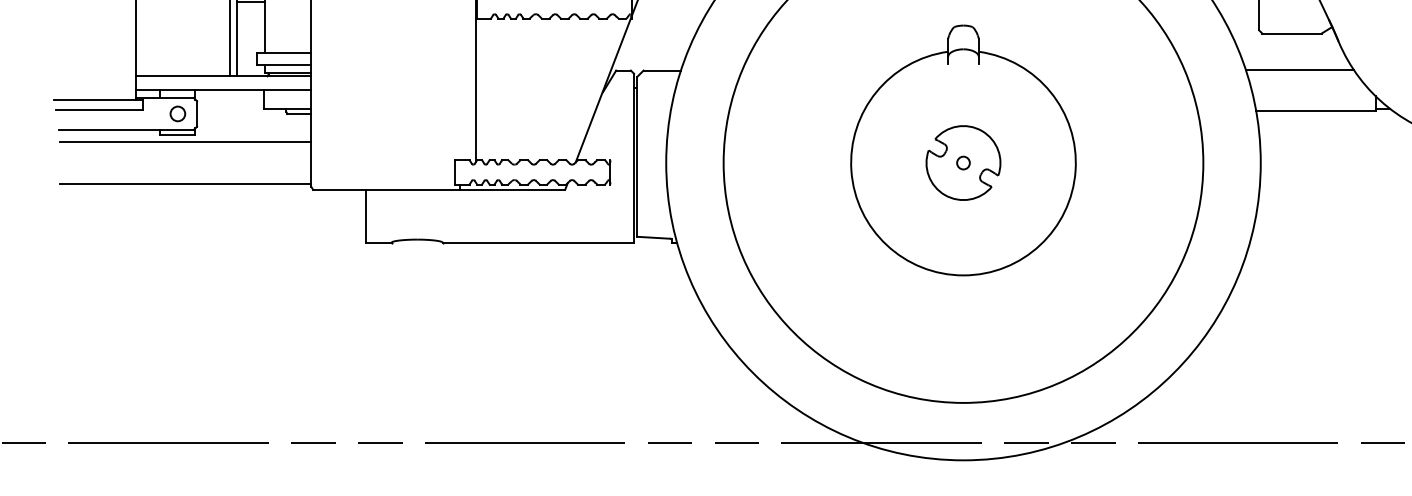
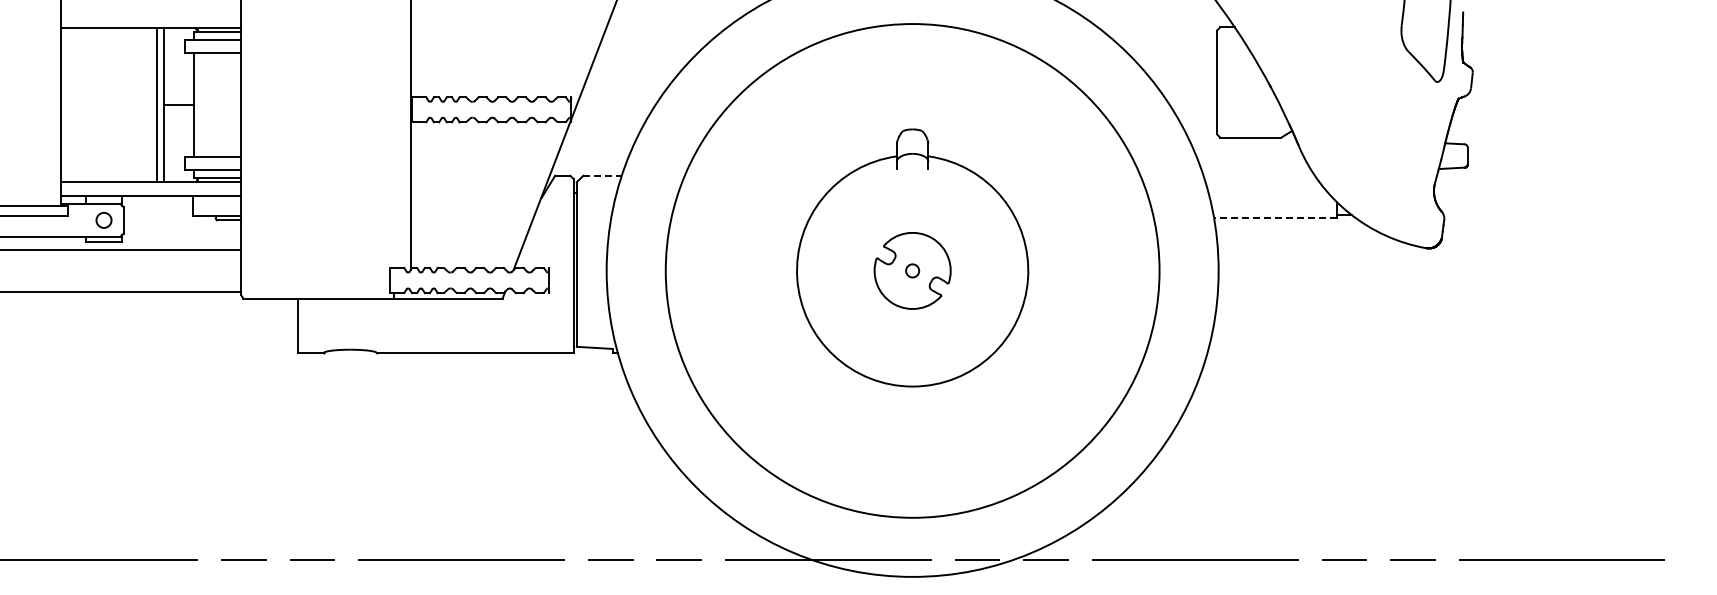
line: (663, 70) -> (603, 175), solid -> dashed
line: (1299, 70) -> (1258, 175), removed
line: (1315, 111) -> (1275, 217), solid -> dashed

